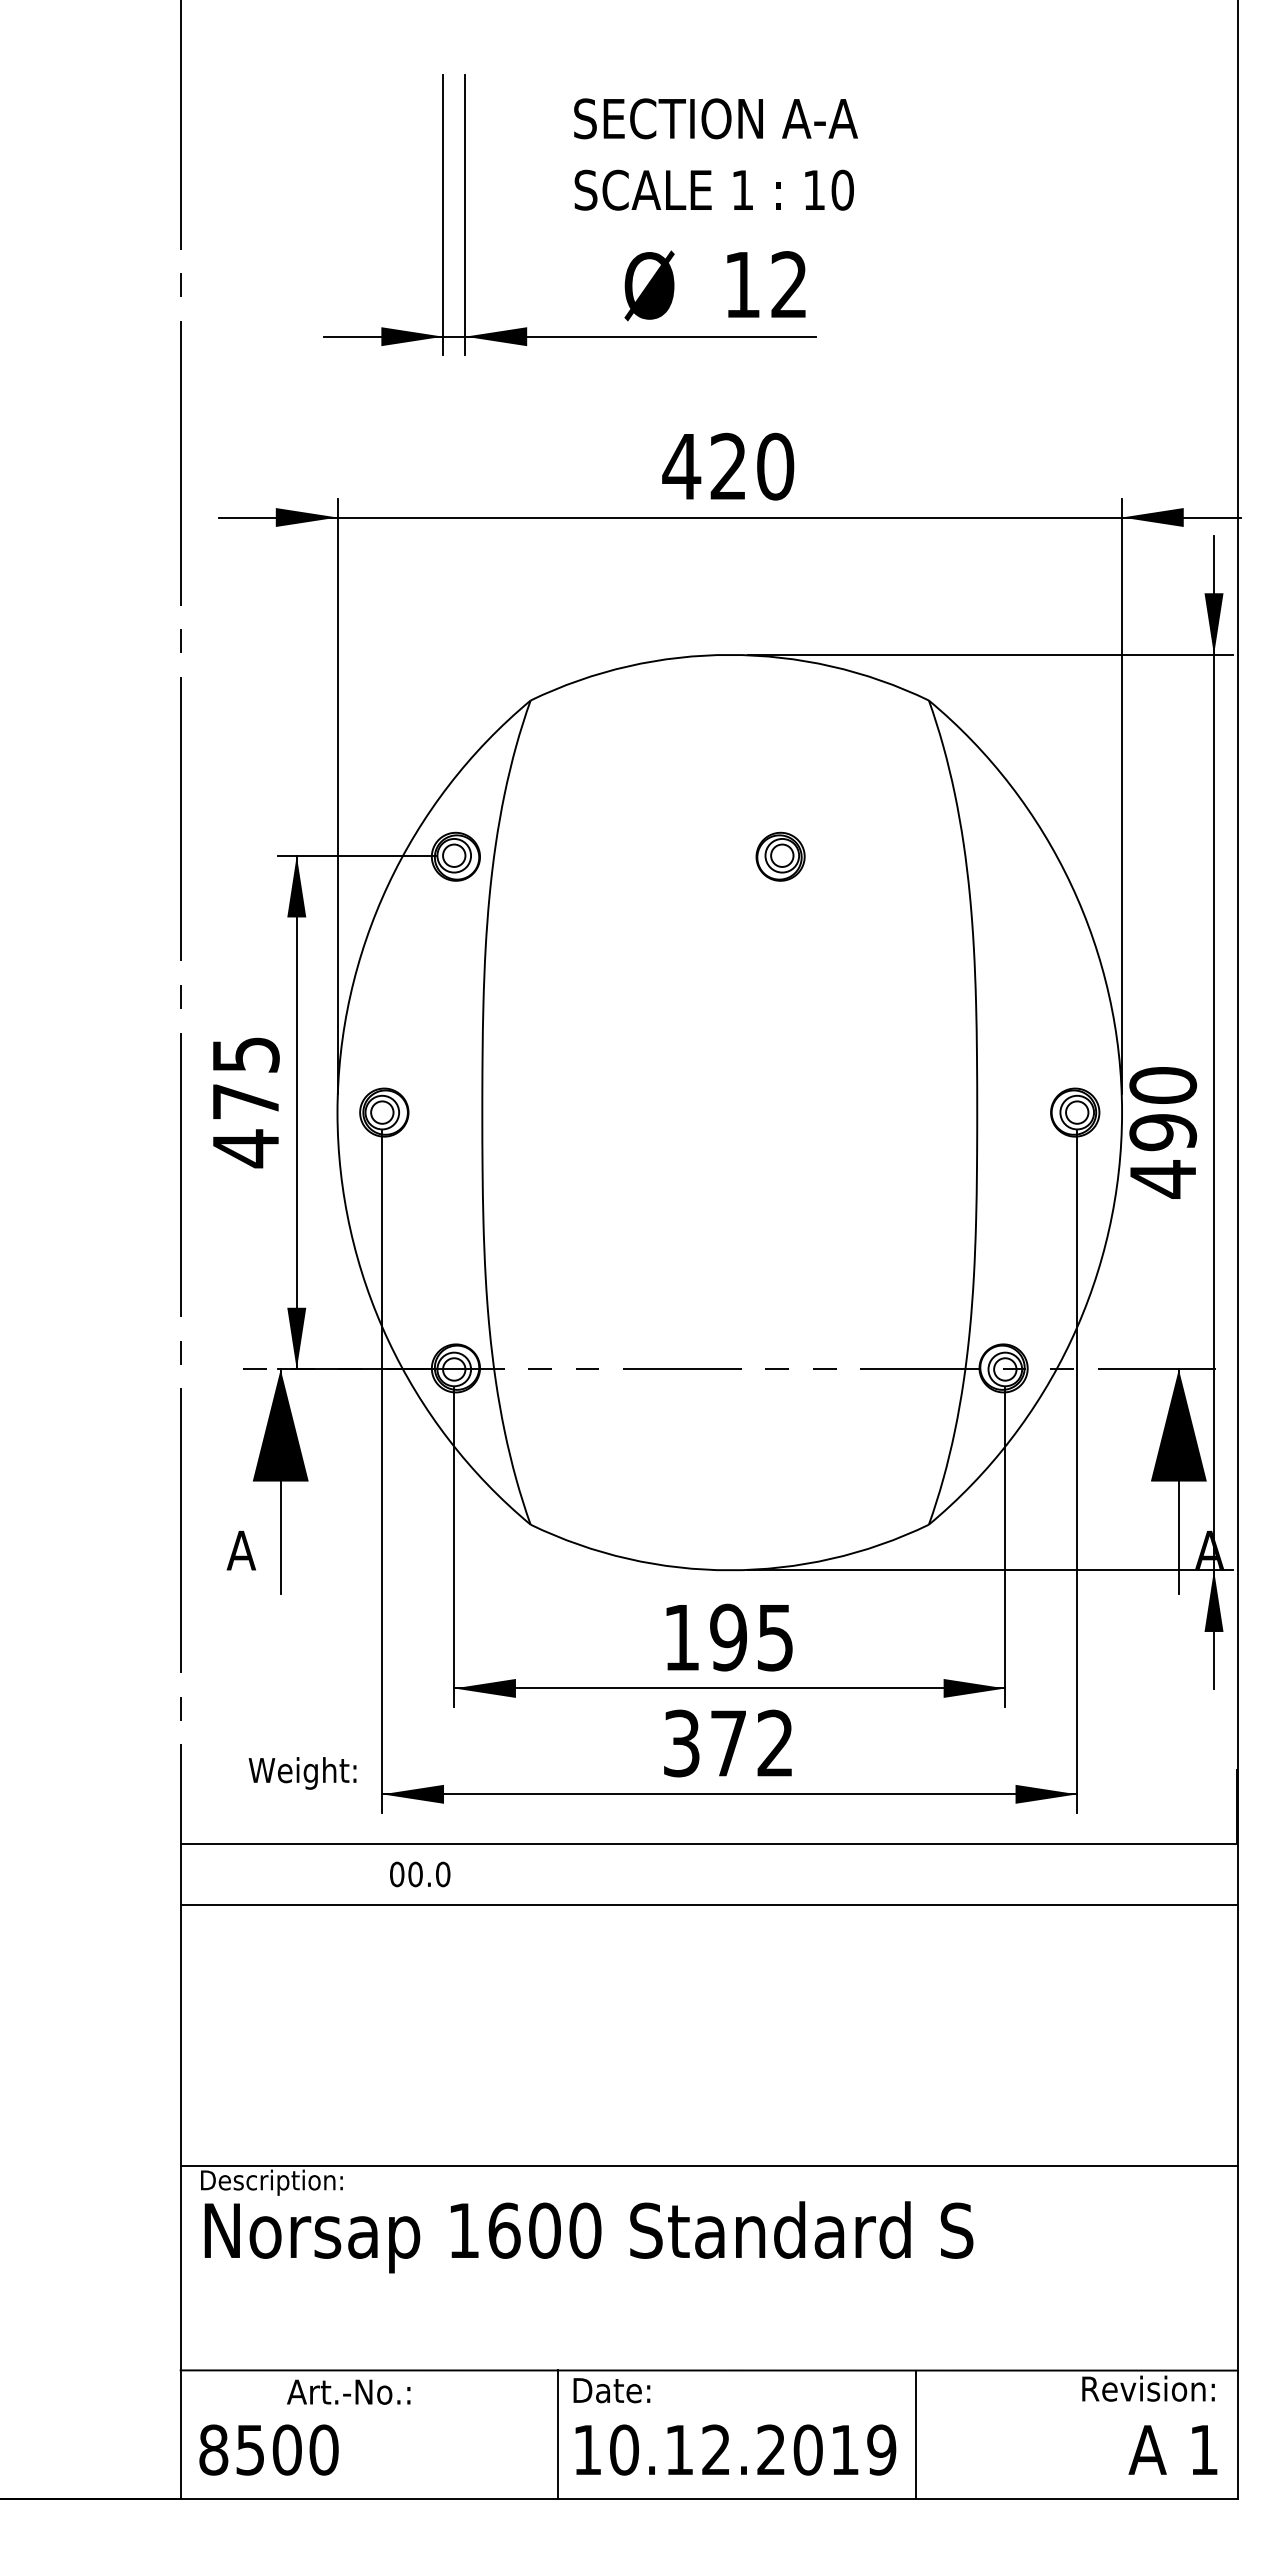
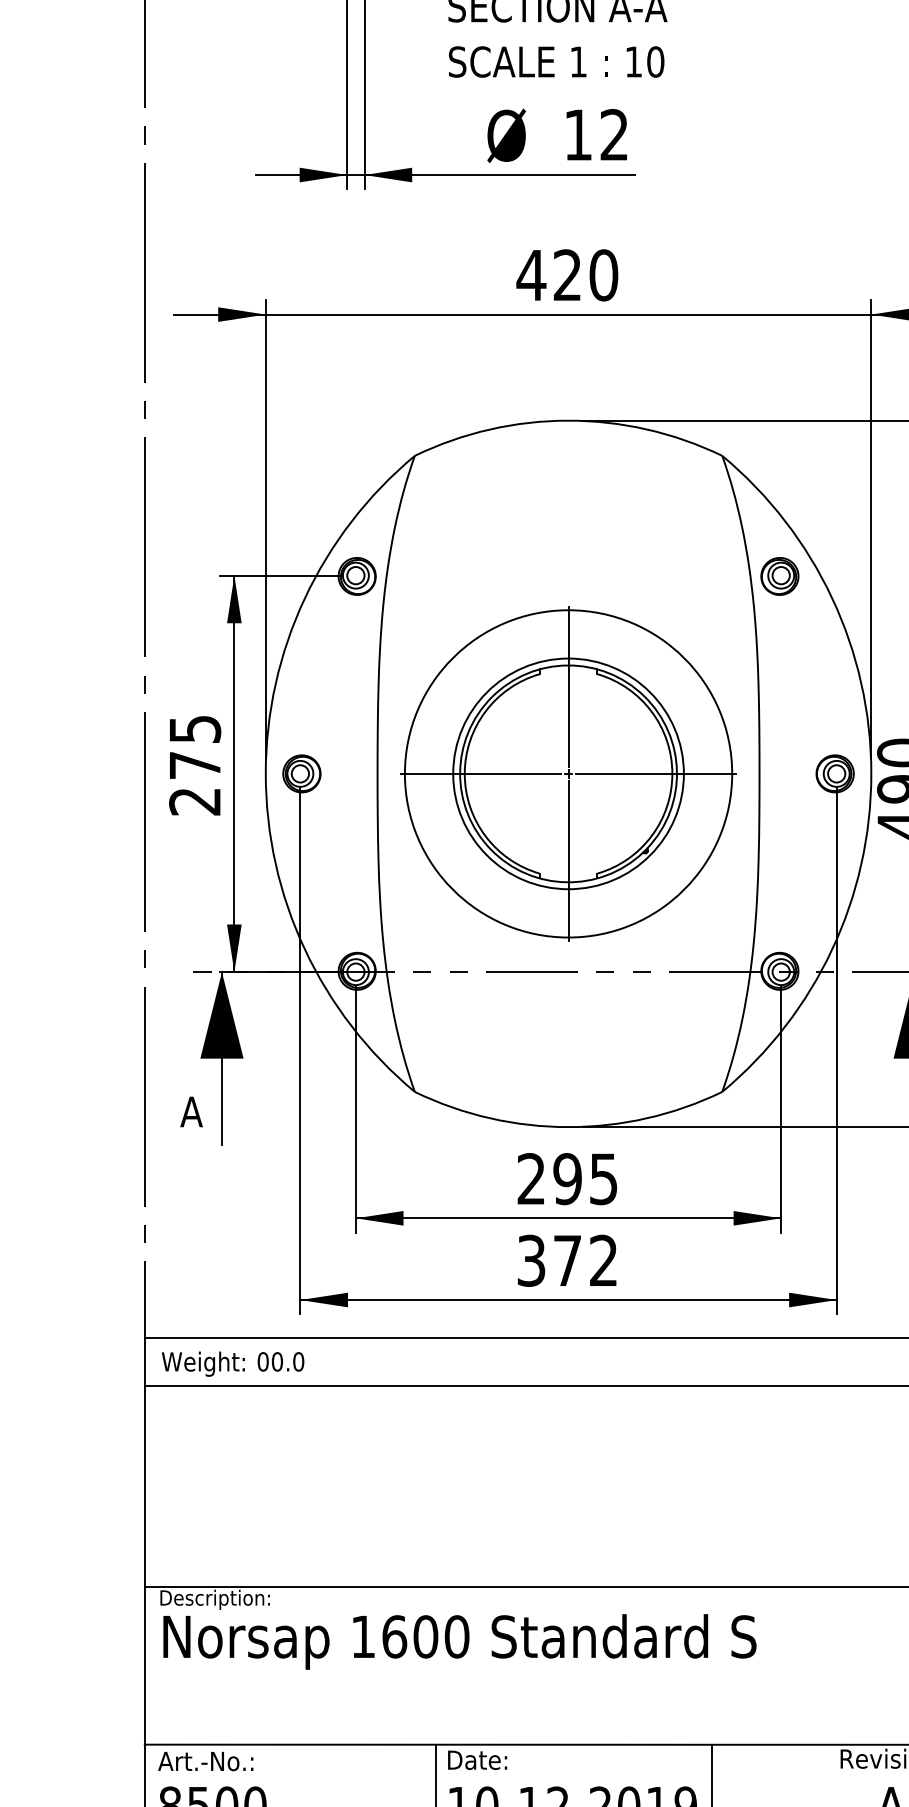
part: (780, 856) -> (779, 576), moved
part: (729, 1112) -> (568, 773), added
text: (245, 1148) -> (194, 801), 475 -> 275
text: (681, 1636) -> (531, 1178), 195 -> 295
text: (302, 1773) -> (203, 1364), moved
text: (420, 1874) -> (281, 1361), moved
text: (348, 2391) -> (205, 1760), moved

